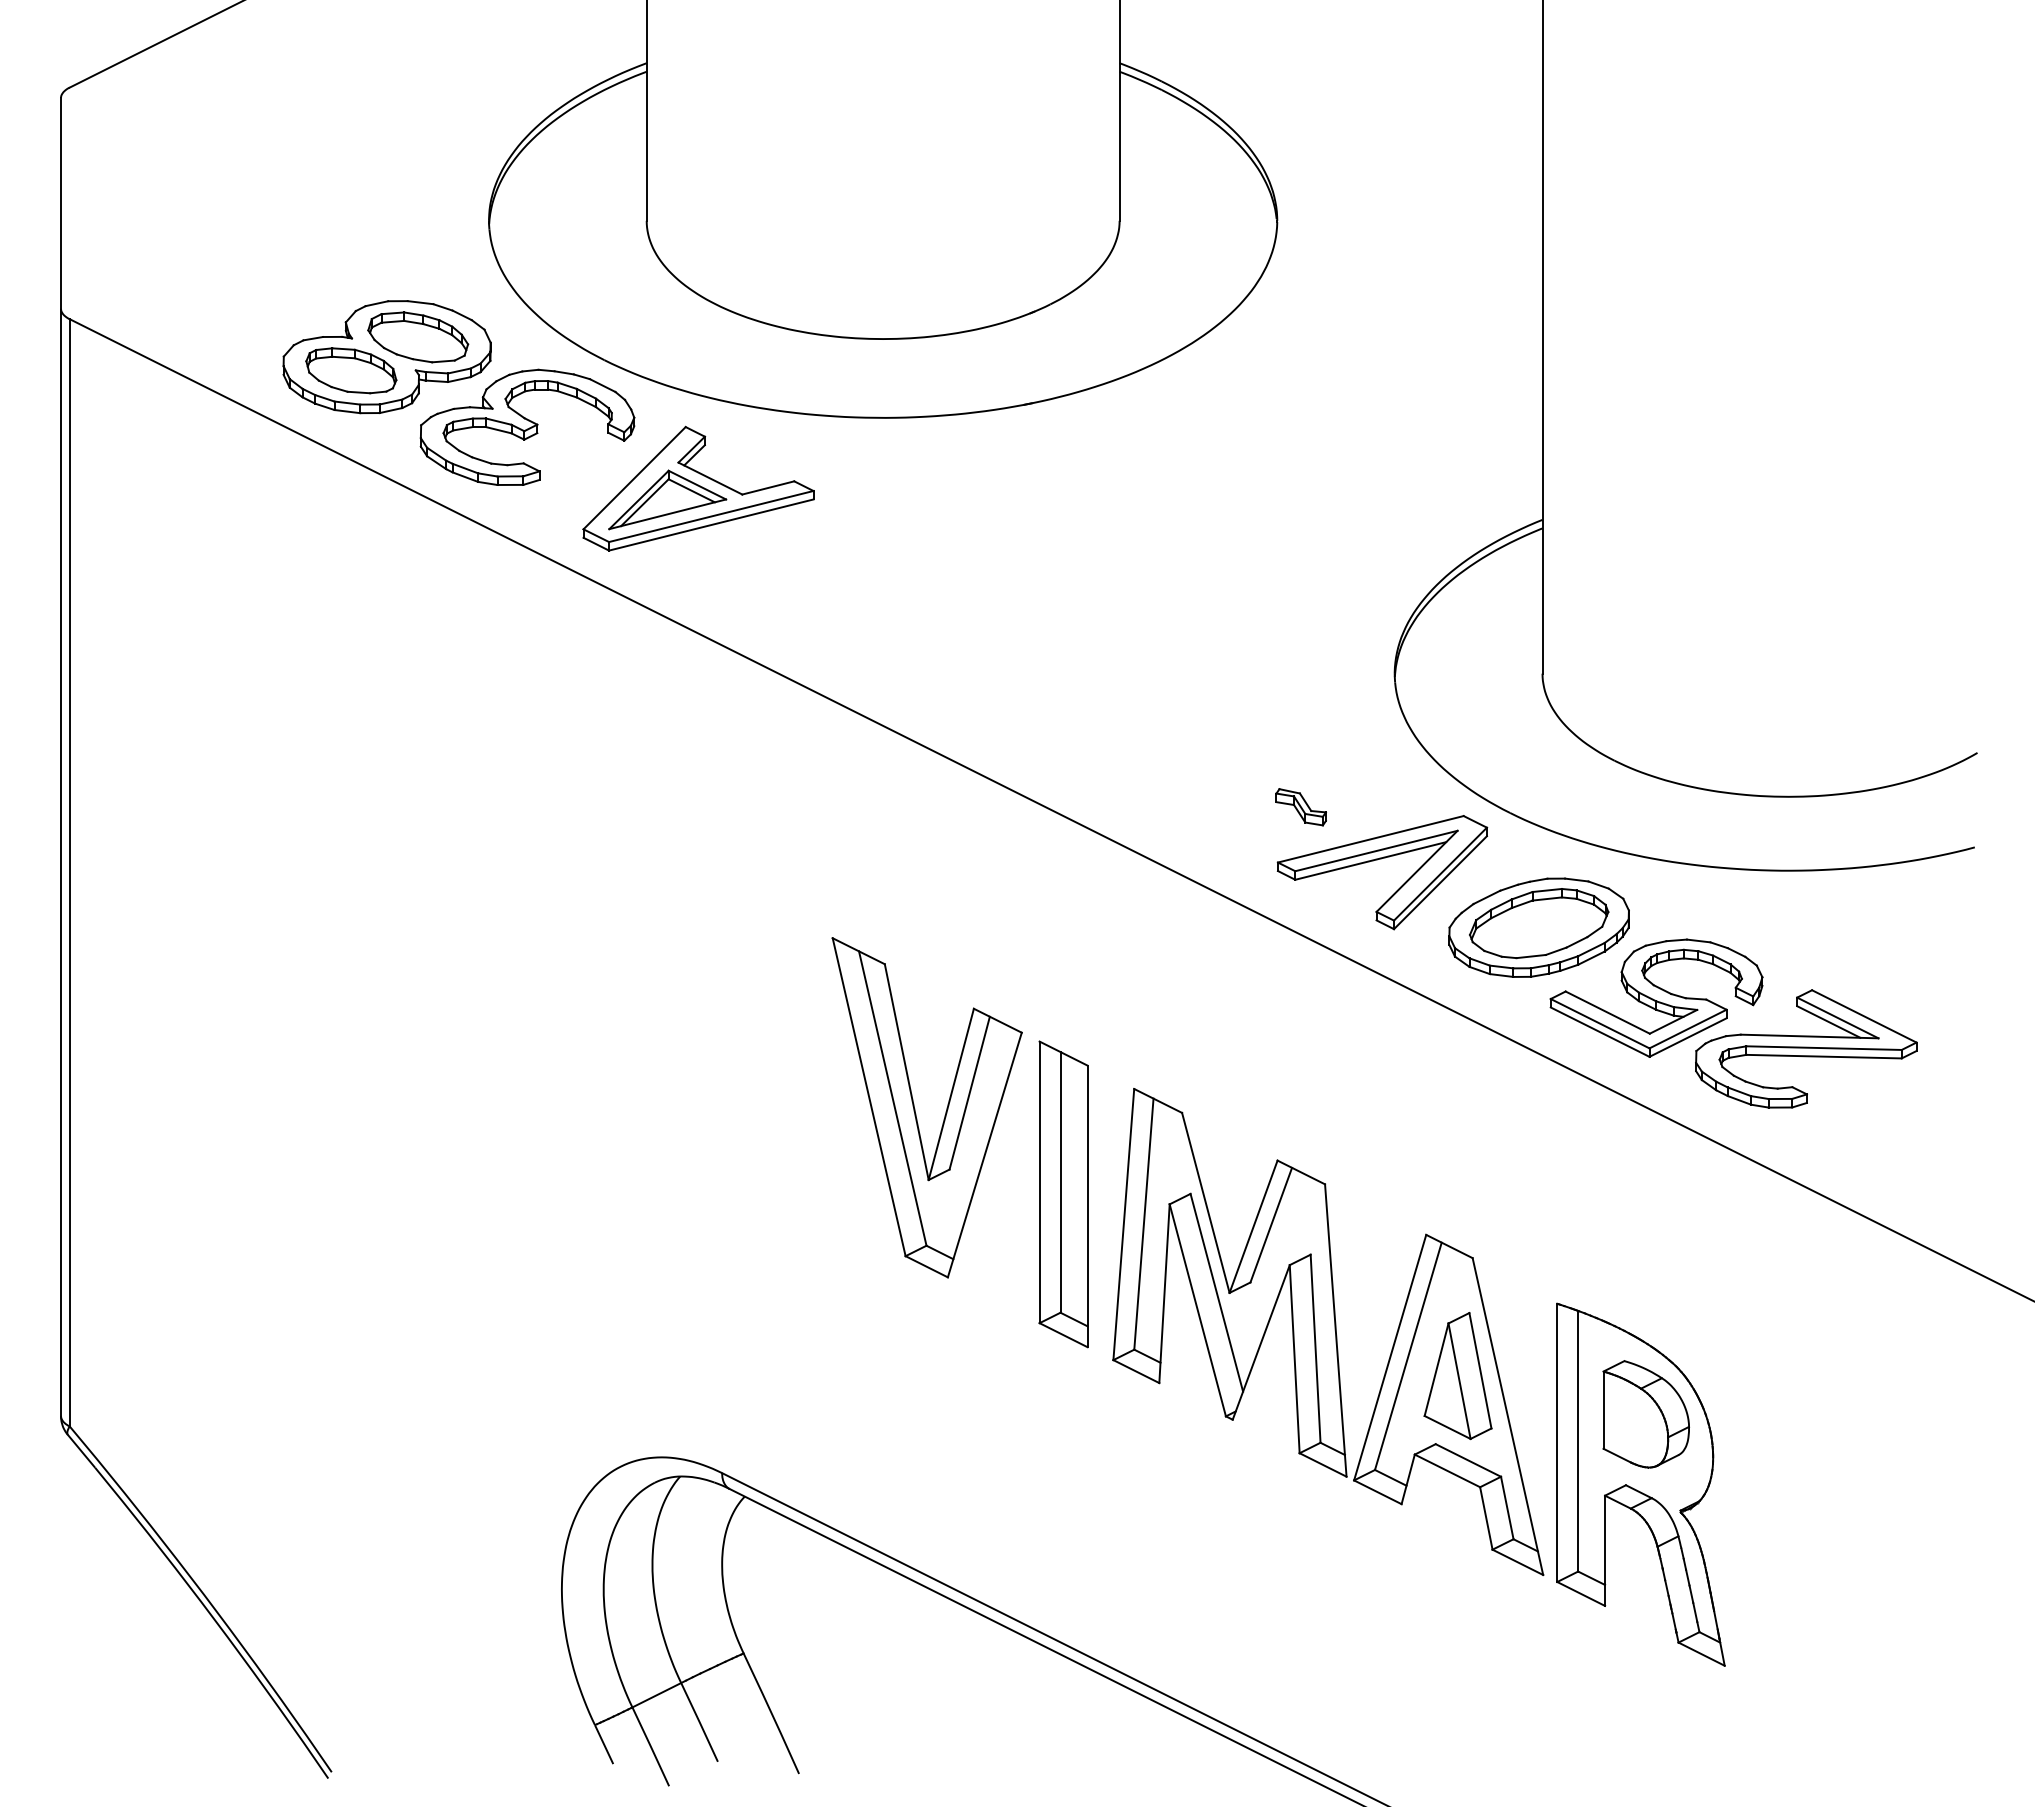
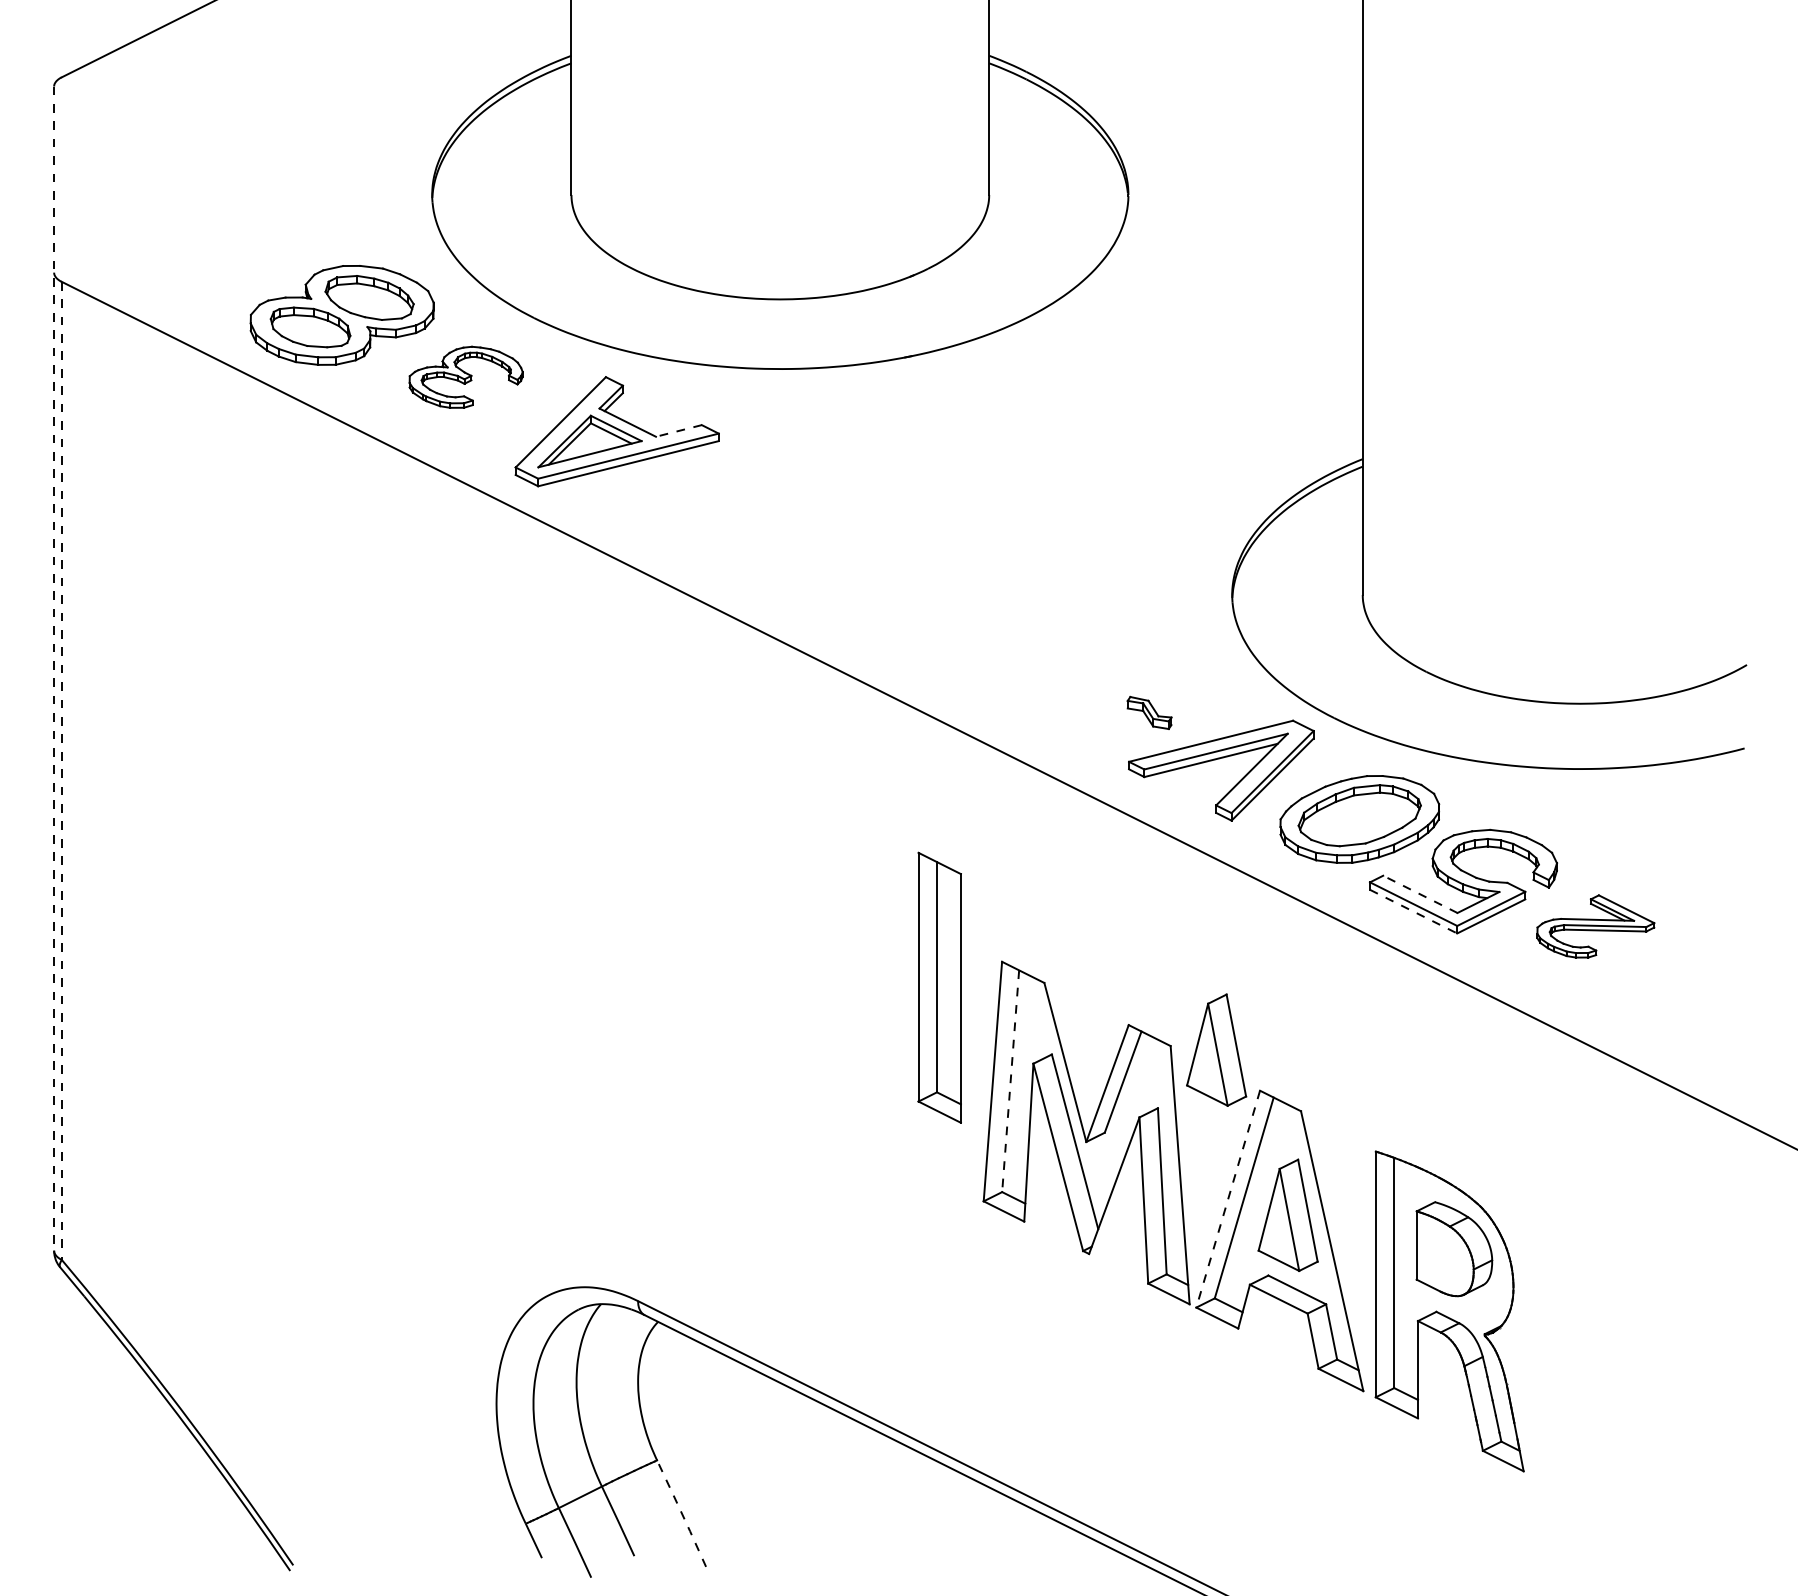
part: (527, 426) -> (466, 376), size x0.6
line: (768, 487) -> (679, 430), solid -> dashed
line: (61, 757) -> (54, 669), solid -> dashed
line: (69, 872) -> (61, 770), solid -> dashed
line: (1607, 1012) -> (1420, 894), solid -> dashed
line: (1600, 1032) -> (1413, 911), solid -> dashed
part: (1806, 1048) -> (1595, 926), size x0.6
part: (915, 1108) -> (808, 979), removed
part: (1376, 1189) -> (1216, 1050), added
part: (1063, 1194) -> (939, 987), moved
line: (1143, 1224) -> (1010, 1081), solid -> dashed
line: (1390, 1357) -> (1228, 1199), solid -> dashed
line: (771, 1713) -> (681, 1513), solid -> dashed

